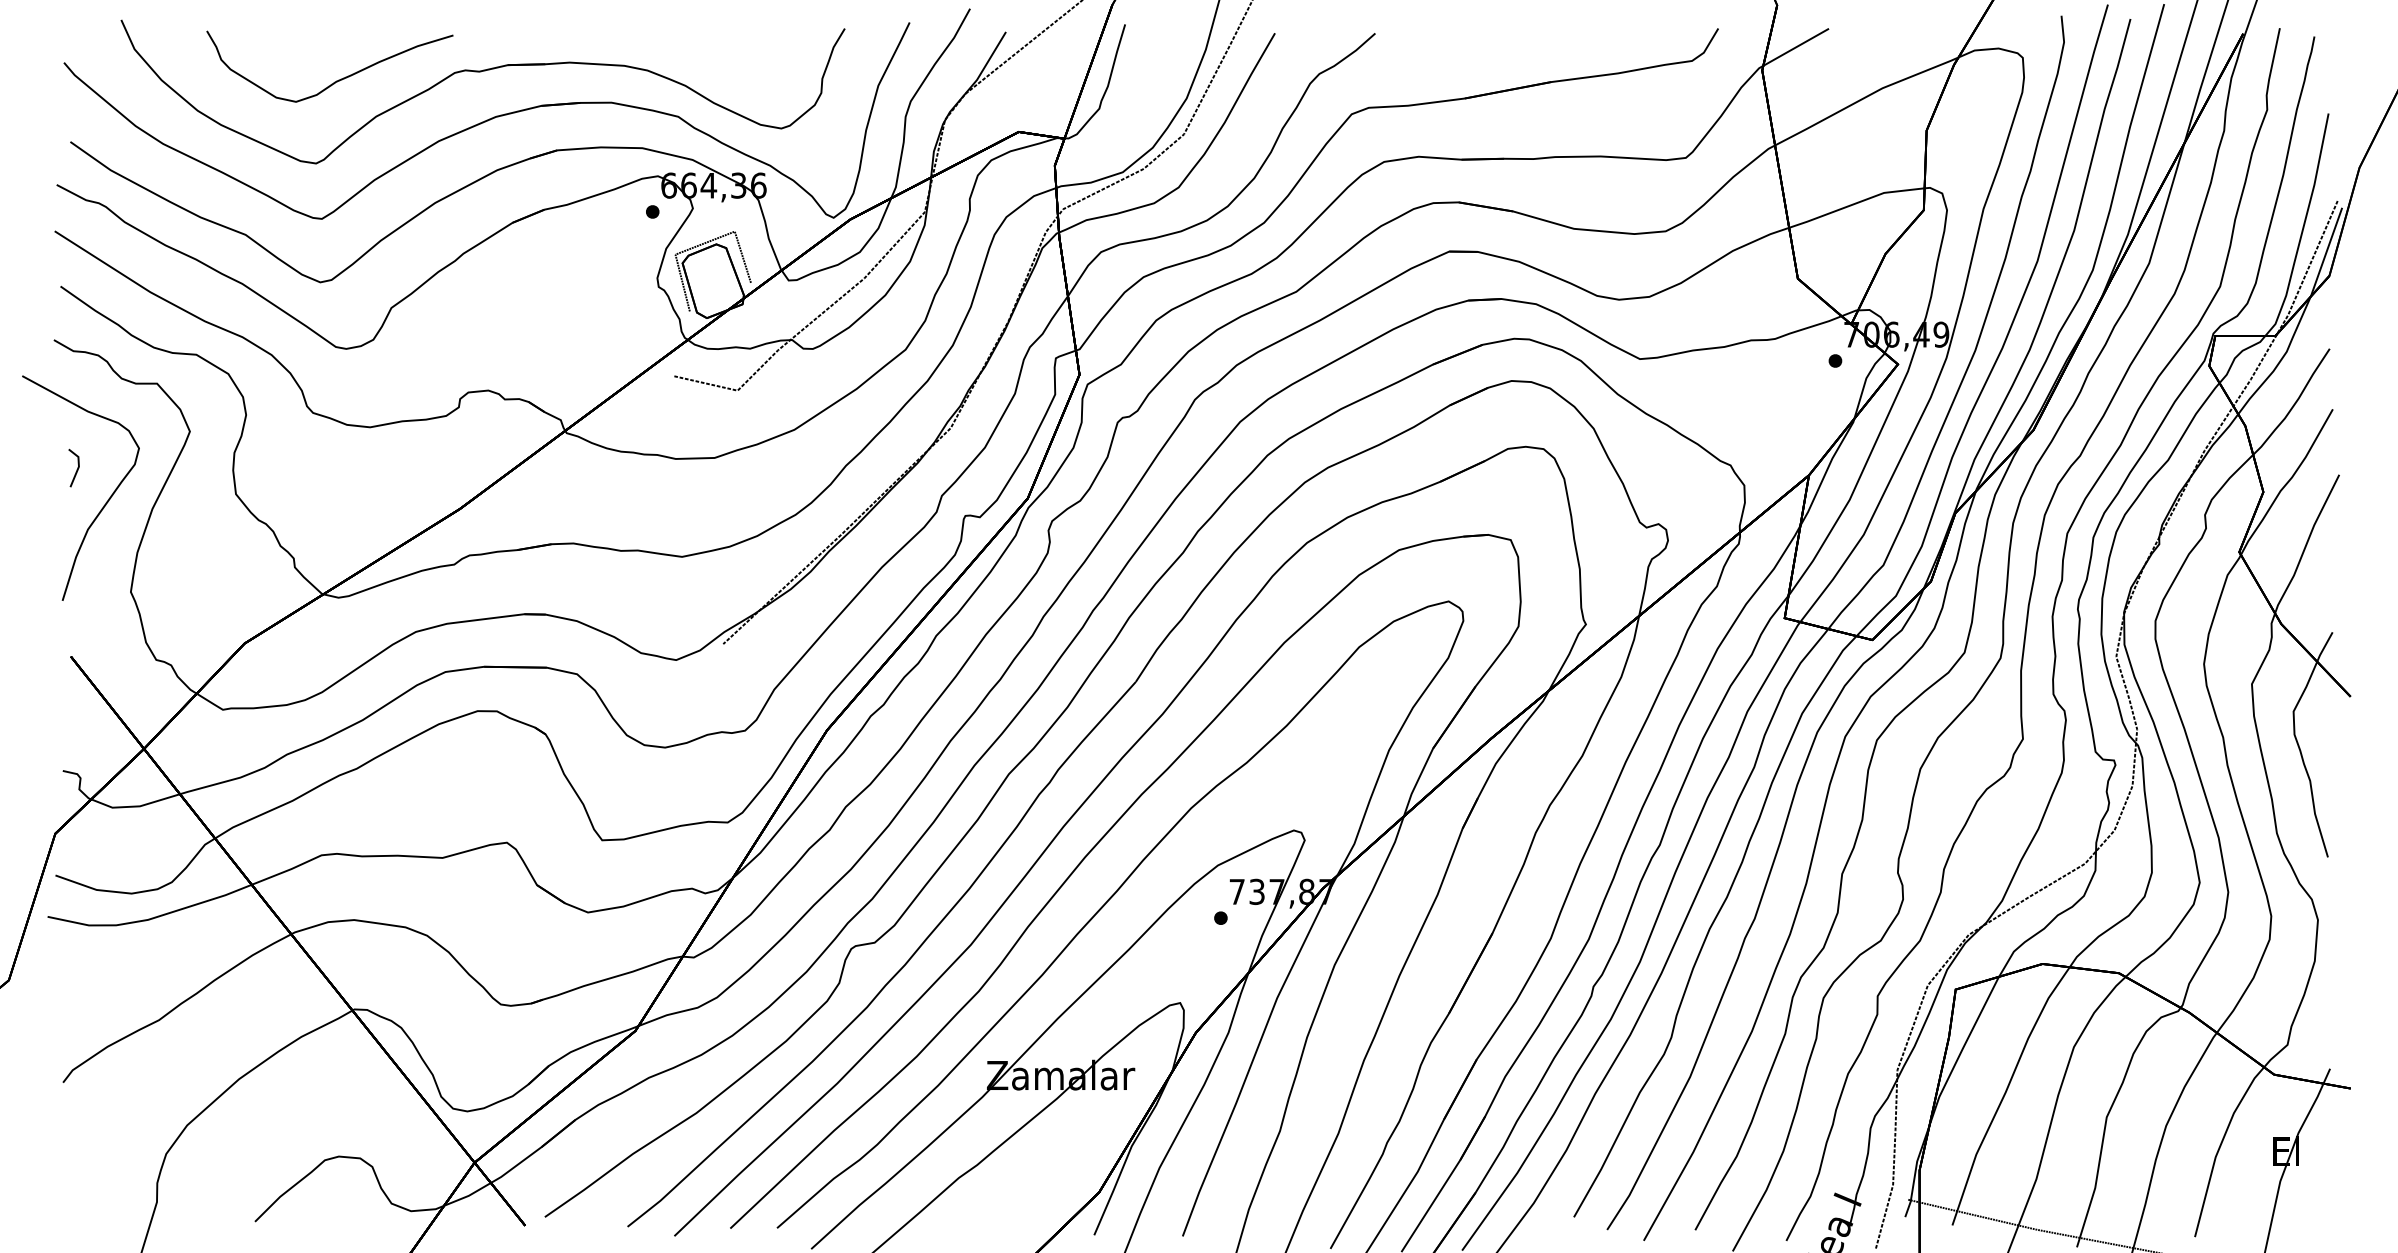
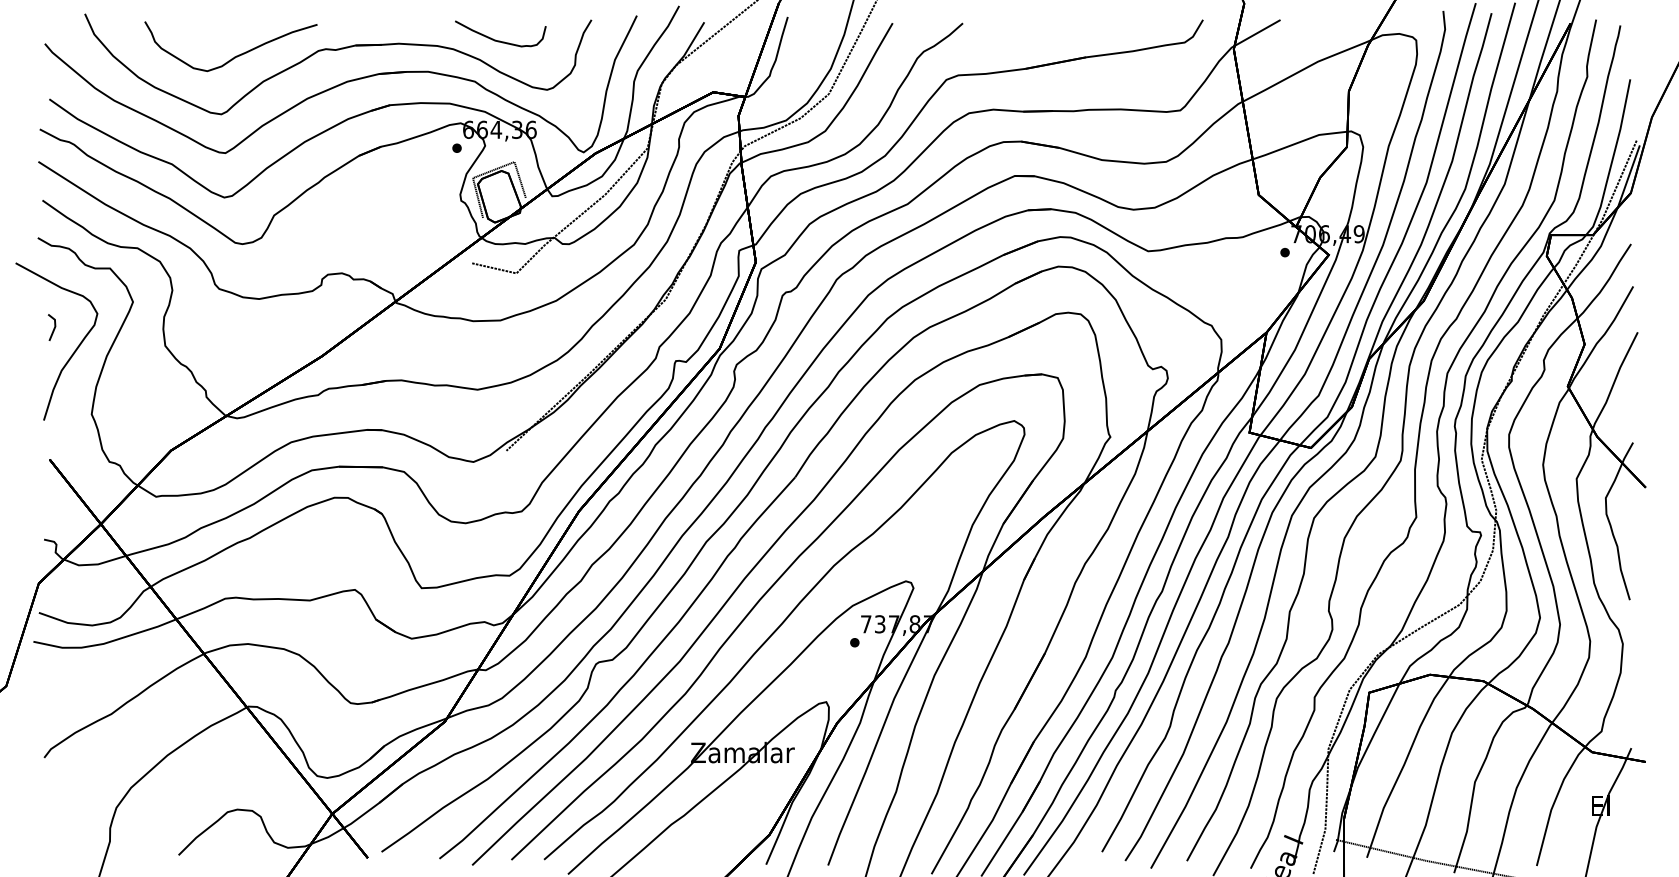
part: (714, 58) -> (500, 40), added

